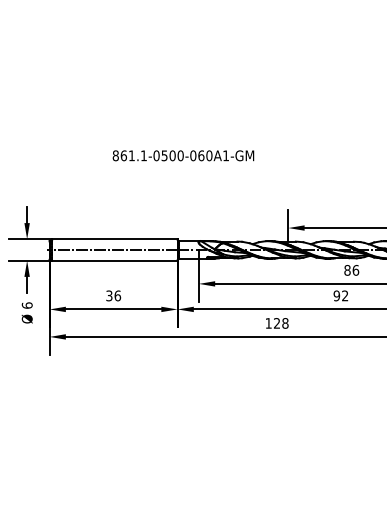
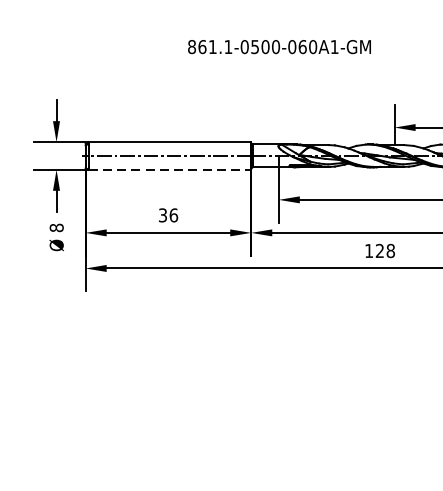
text: (183, 155) -> (279, 46), moved
line: (114, 260) -> (169, 169), solid -> dashed
text: (26, 305) -> (55, 227), 6 -> 8

